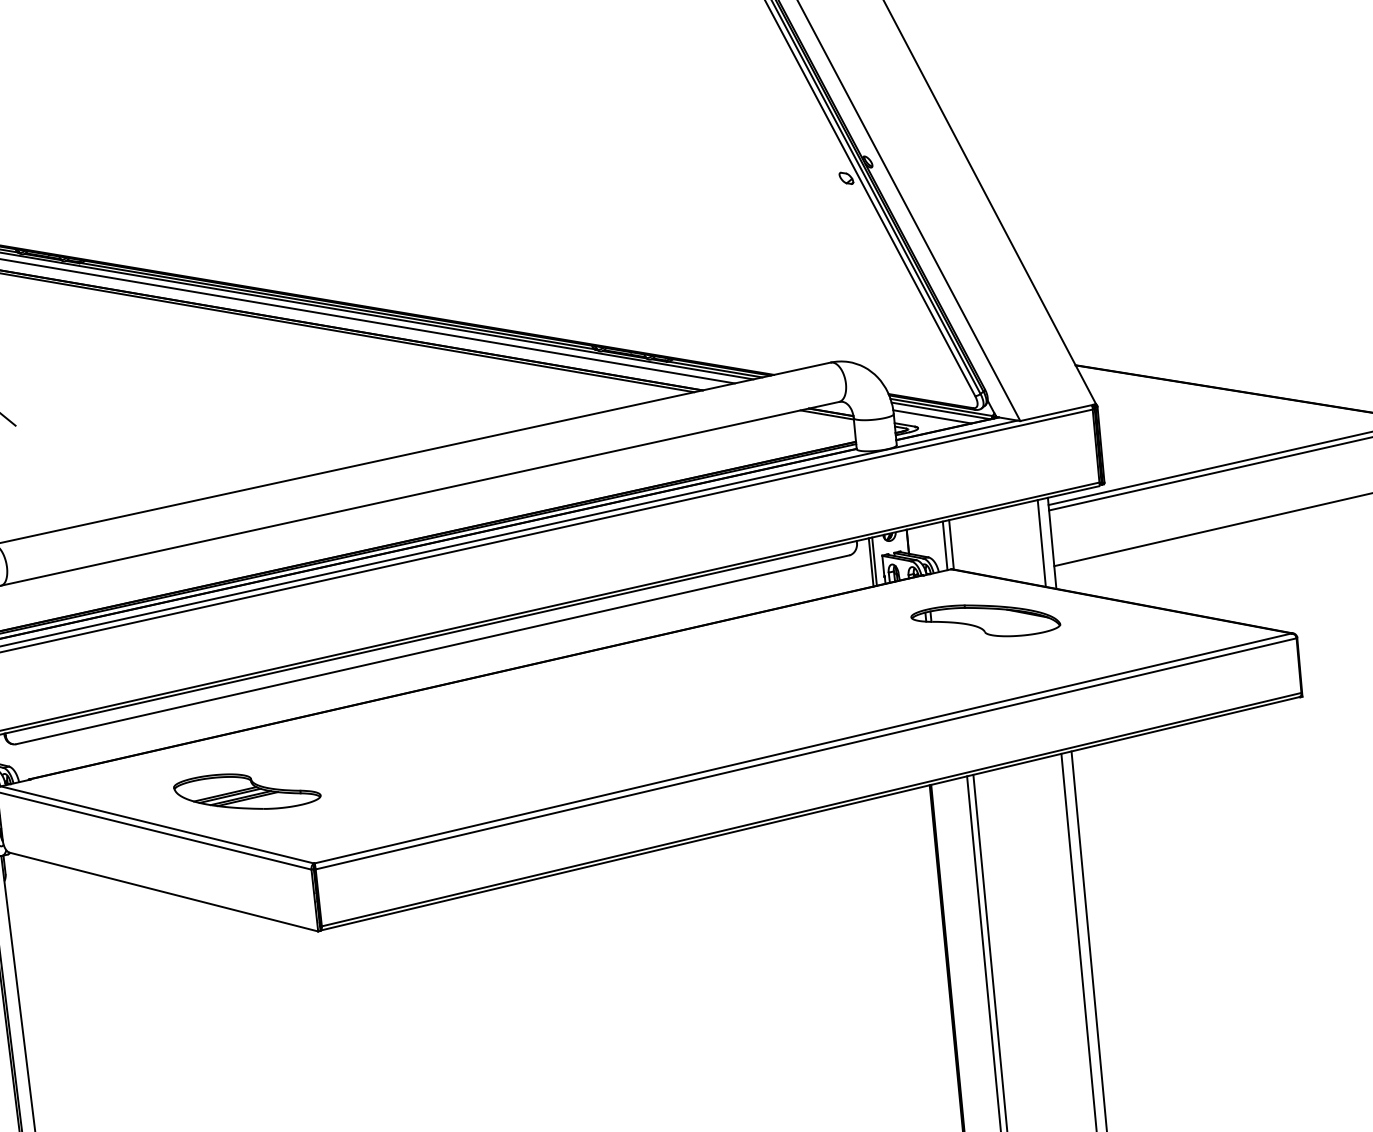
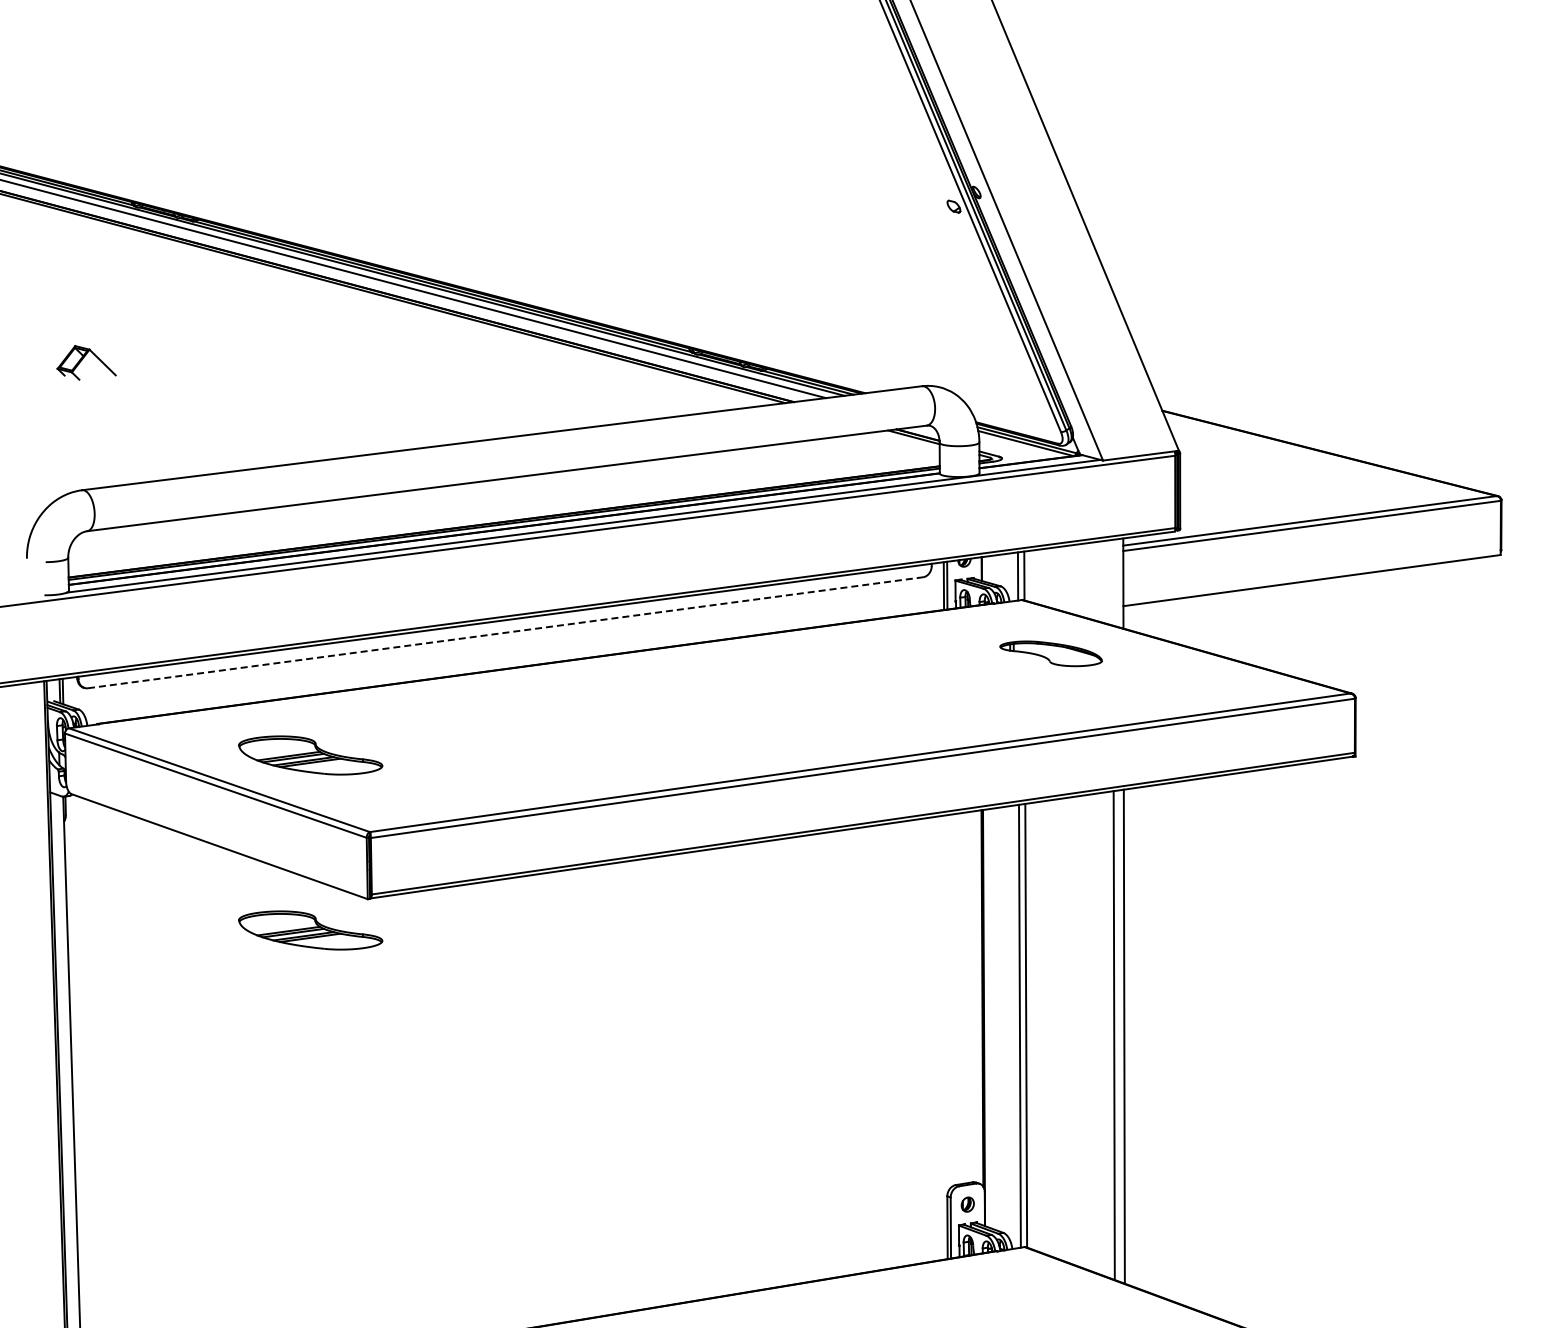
line: (931, 416) -> (1016, 448), removed
line: (1042, 543) -> (1113, 582), removed
part: (984, 620) -> (1050, 653), size x0.7
line: (433, 649) -> (506, 632), solid -> dashed
part: (263, 968) -> (310, 930), added

